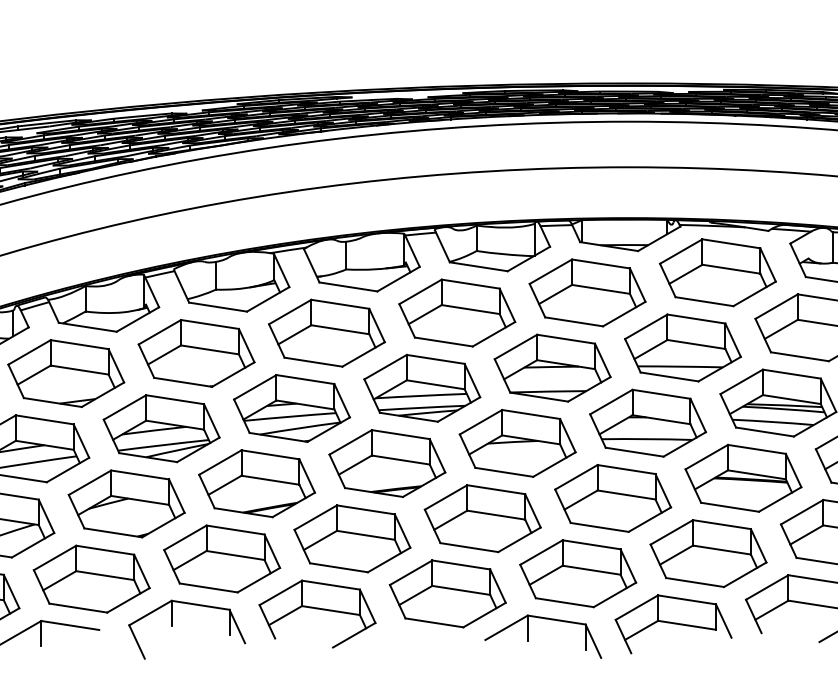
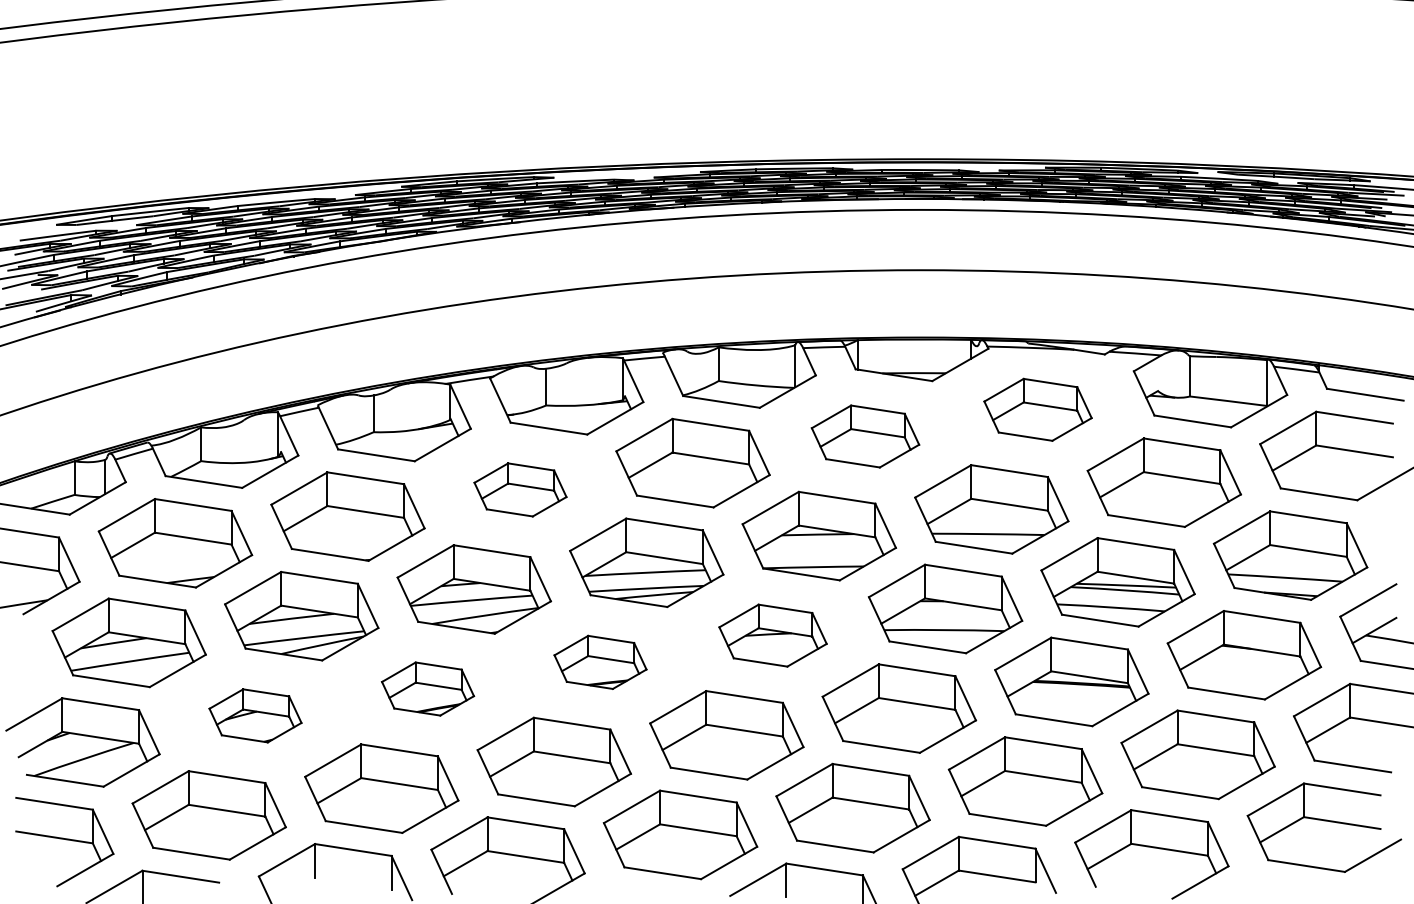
part: (717, 272) -> (1037, 409), size x0.7
part: (587, 292) -> (865, 436), size x0.7
part: (326, 332) -> (520, 489), size x0.6
part: (517, 443) -> (772, 635), size x0.7
part: (387, 463) -> (600, 662), size x0.6
part: (256, 483) -> (427, 688), size x0.6
part: (126, 503) -> (255, 715), size x0.6

